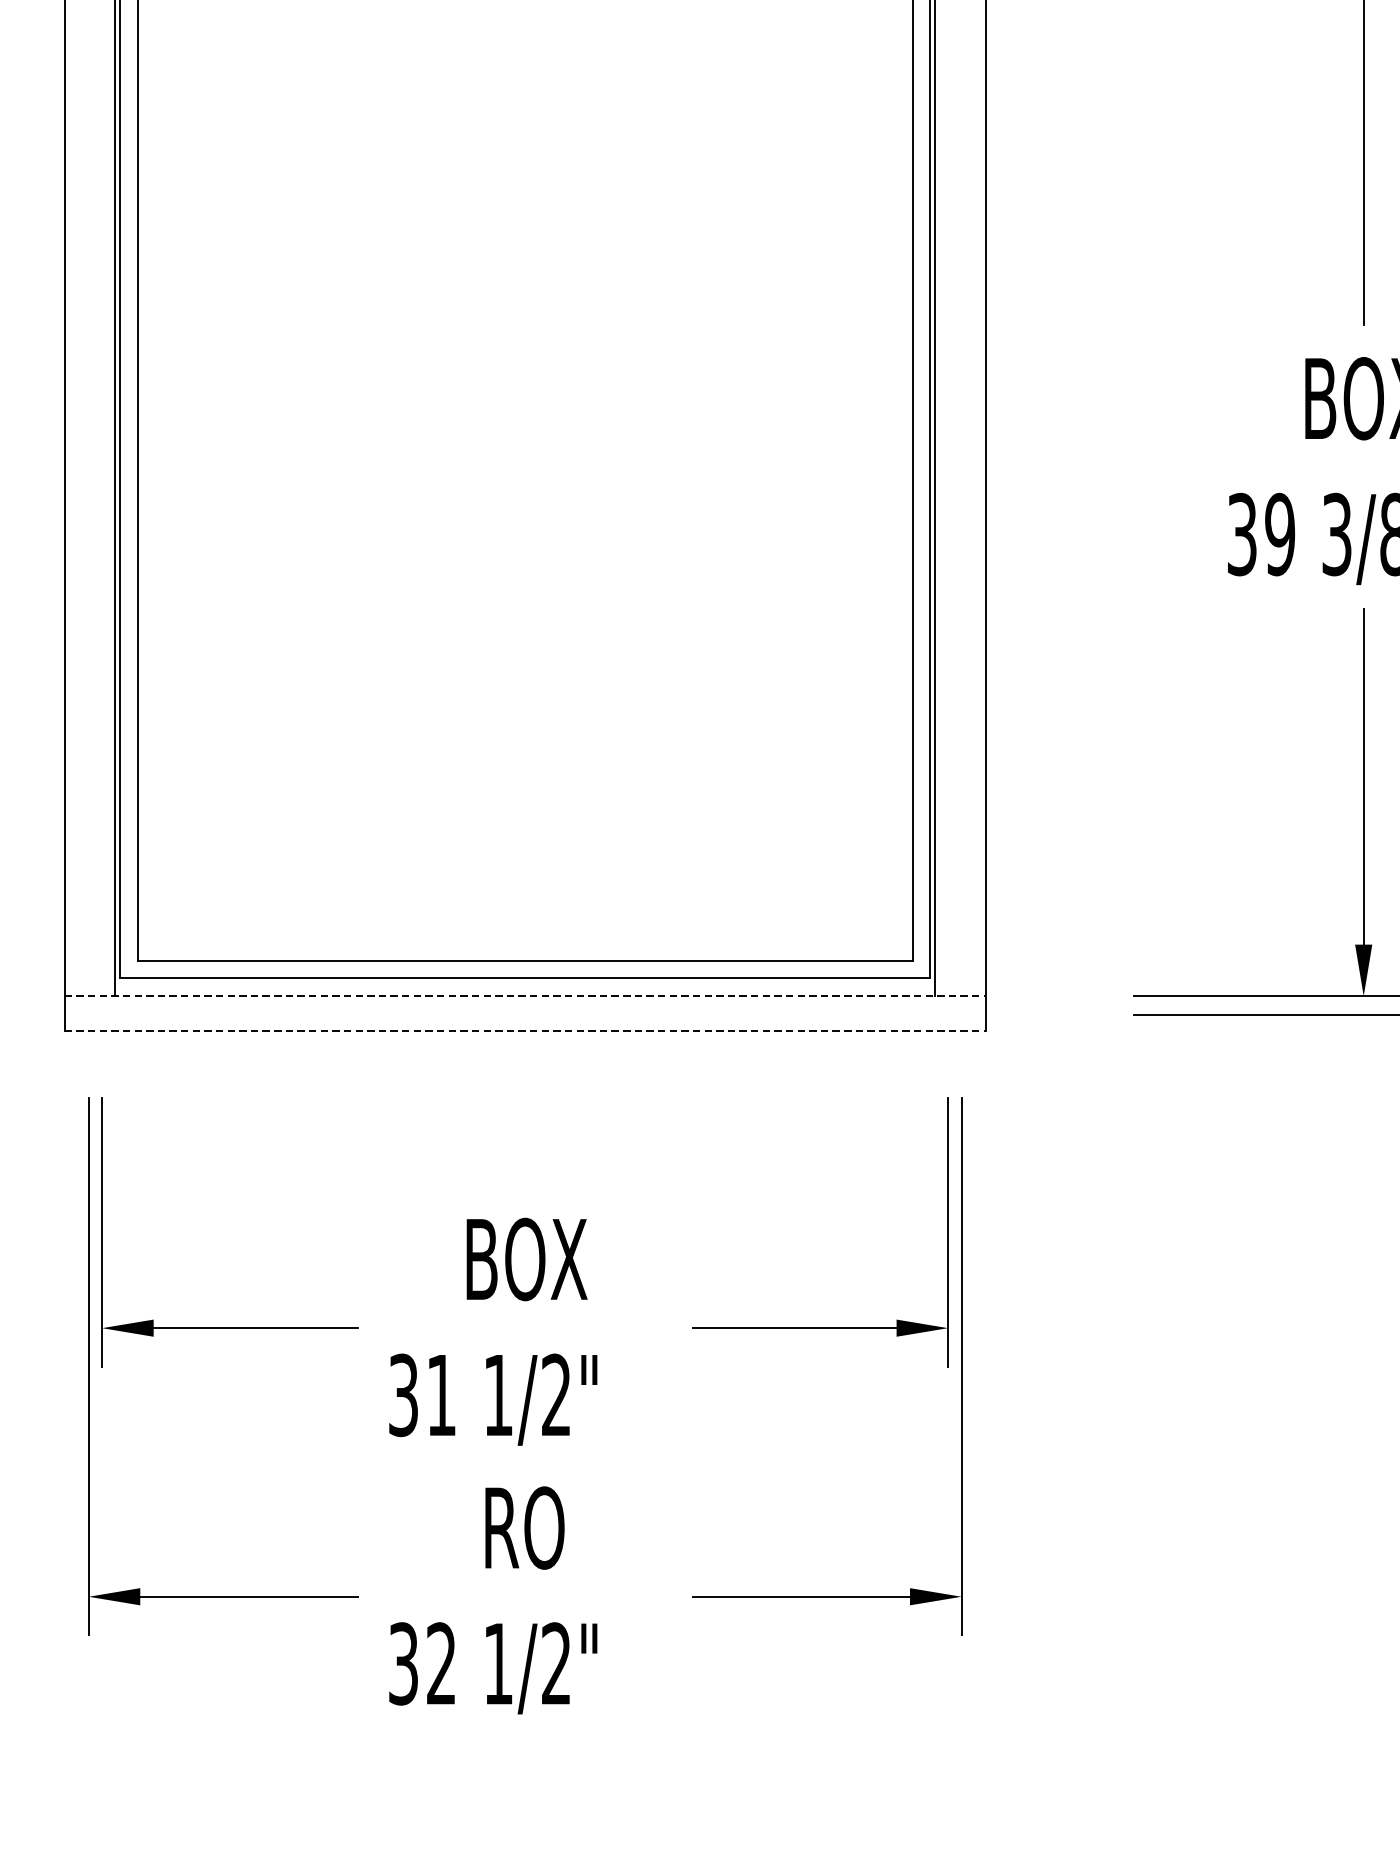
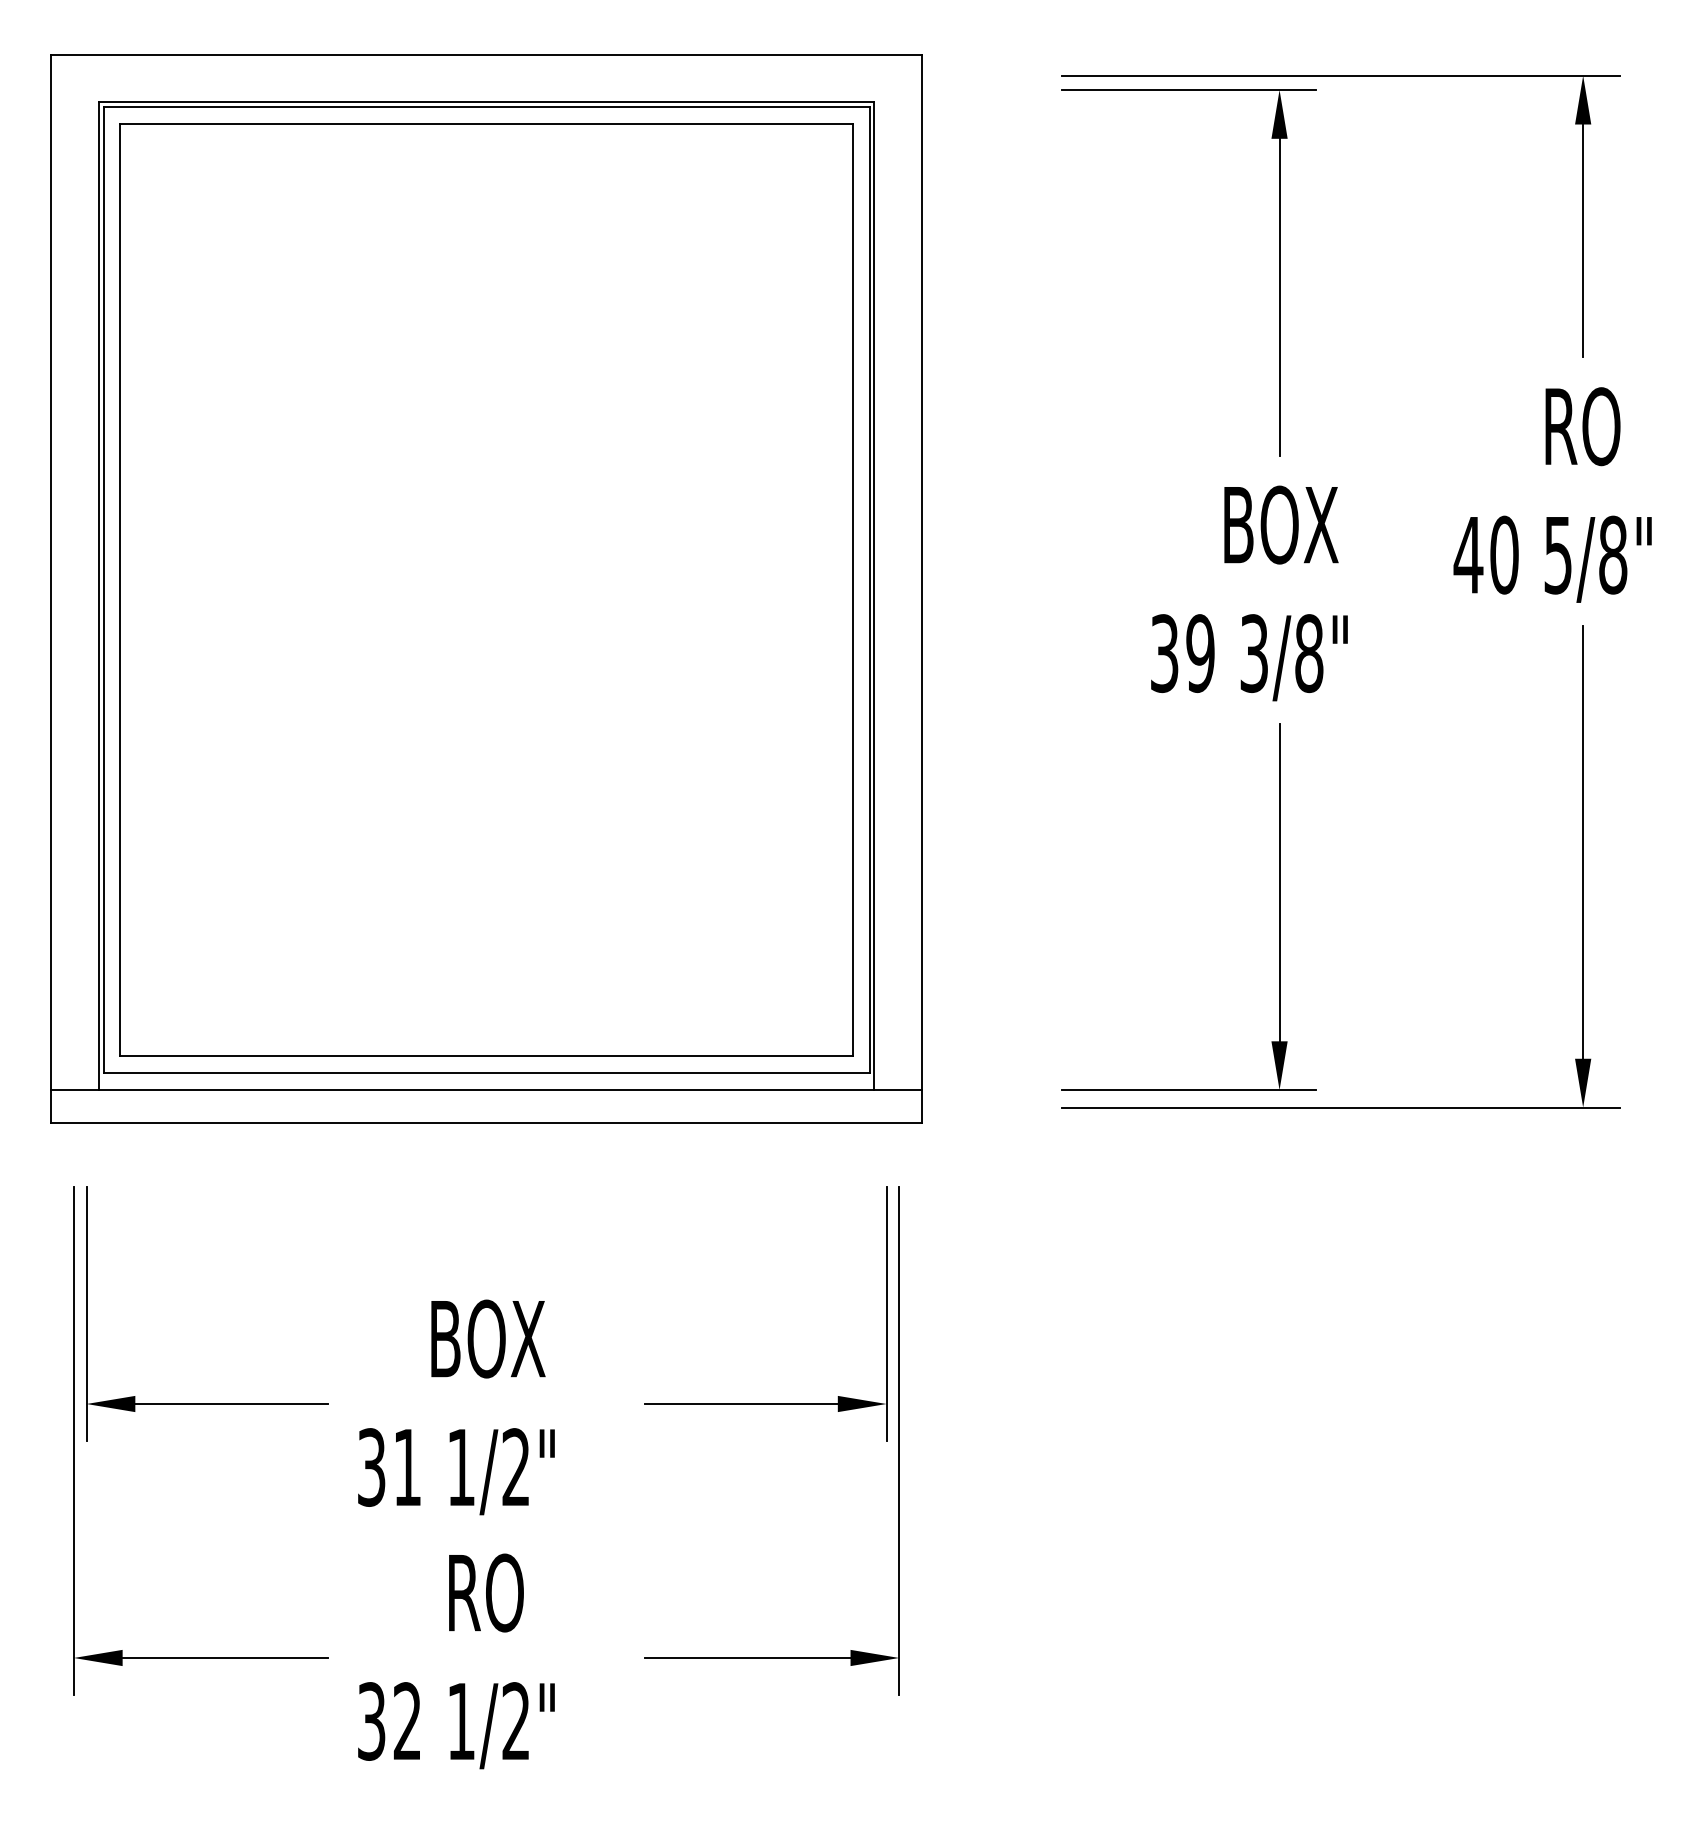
line: (526, 996) -> (487, 1090), dashed -> solid
line: (526, 1031) -> (487, 1123), dashed -> solid

